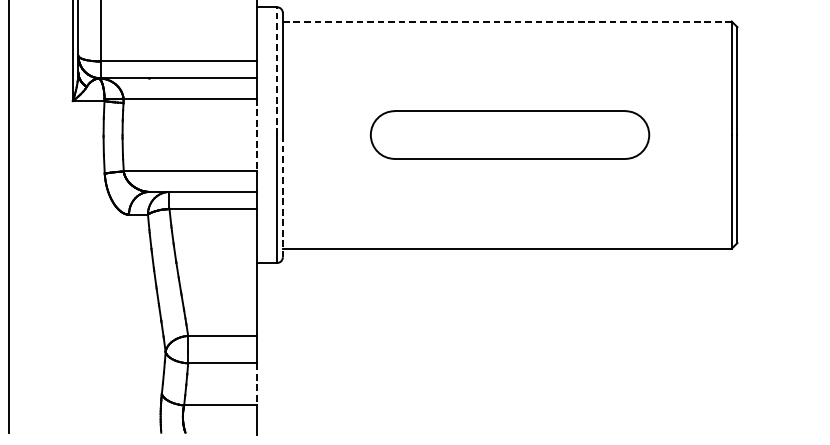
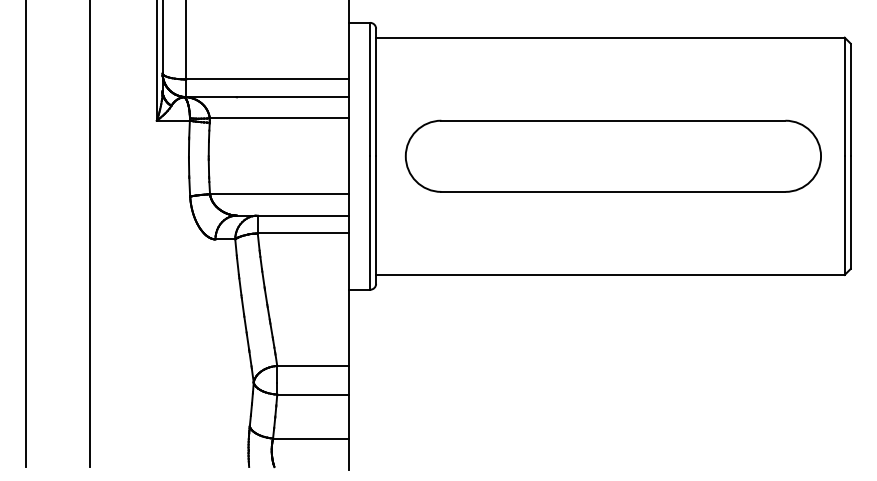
line: (507, 21) -> (610, 37), dashed -> solid
line: (277, 71) -> (370, 89), dashed -> solid
part: (509, 134) -> (612, 155), size x1.43
line: (257, 135) -> (349, 156), dashed -> solid
line: (283, 196) -> (376, 220), dashed -> solid
line: (257, 384) -> (349, 416), dashed -> solid

